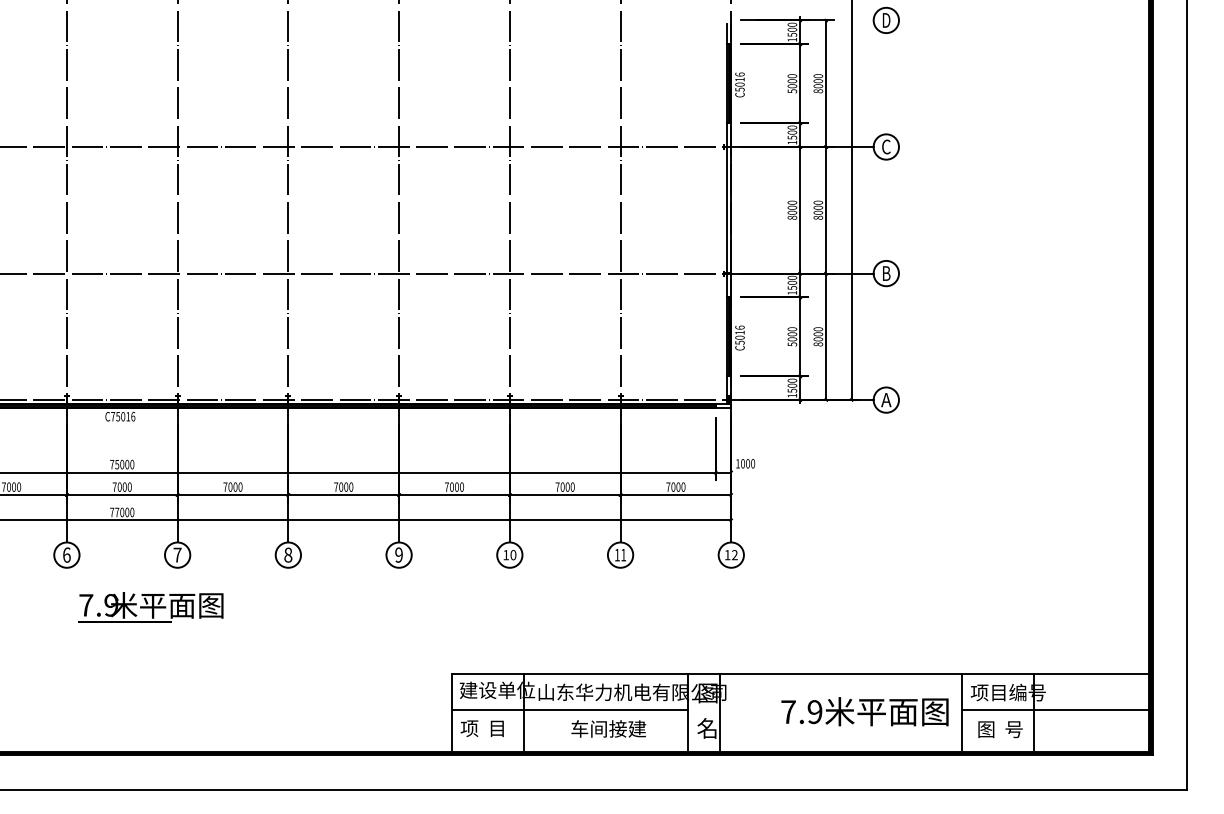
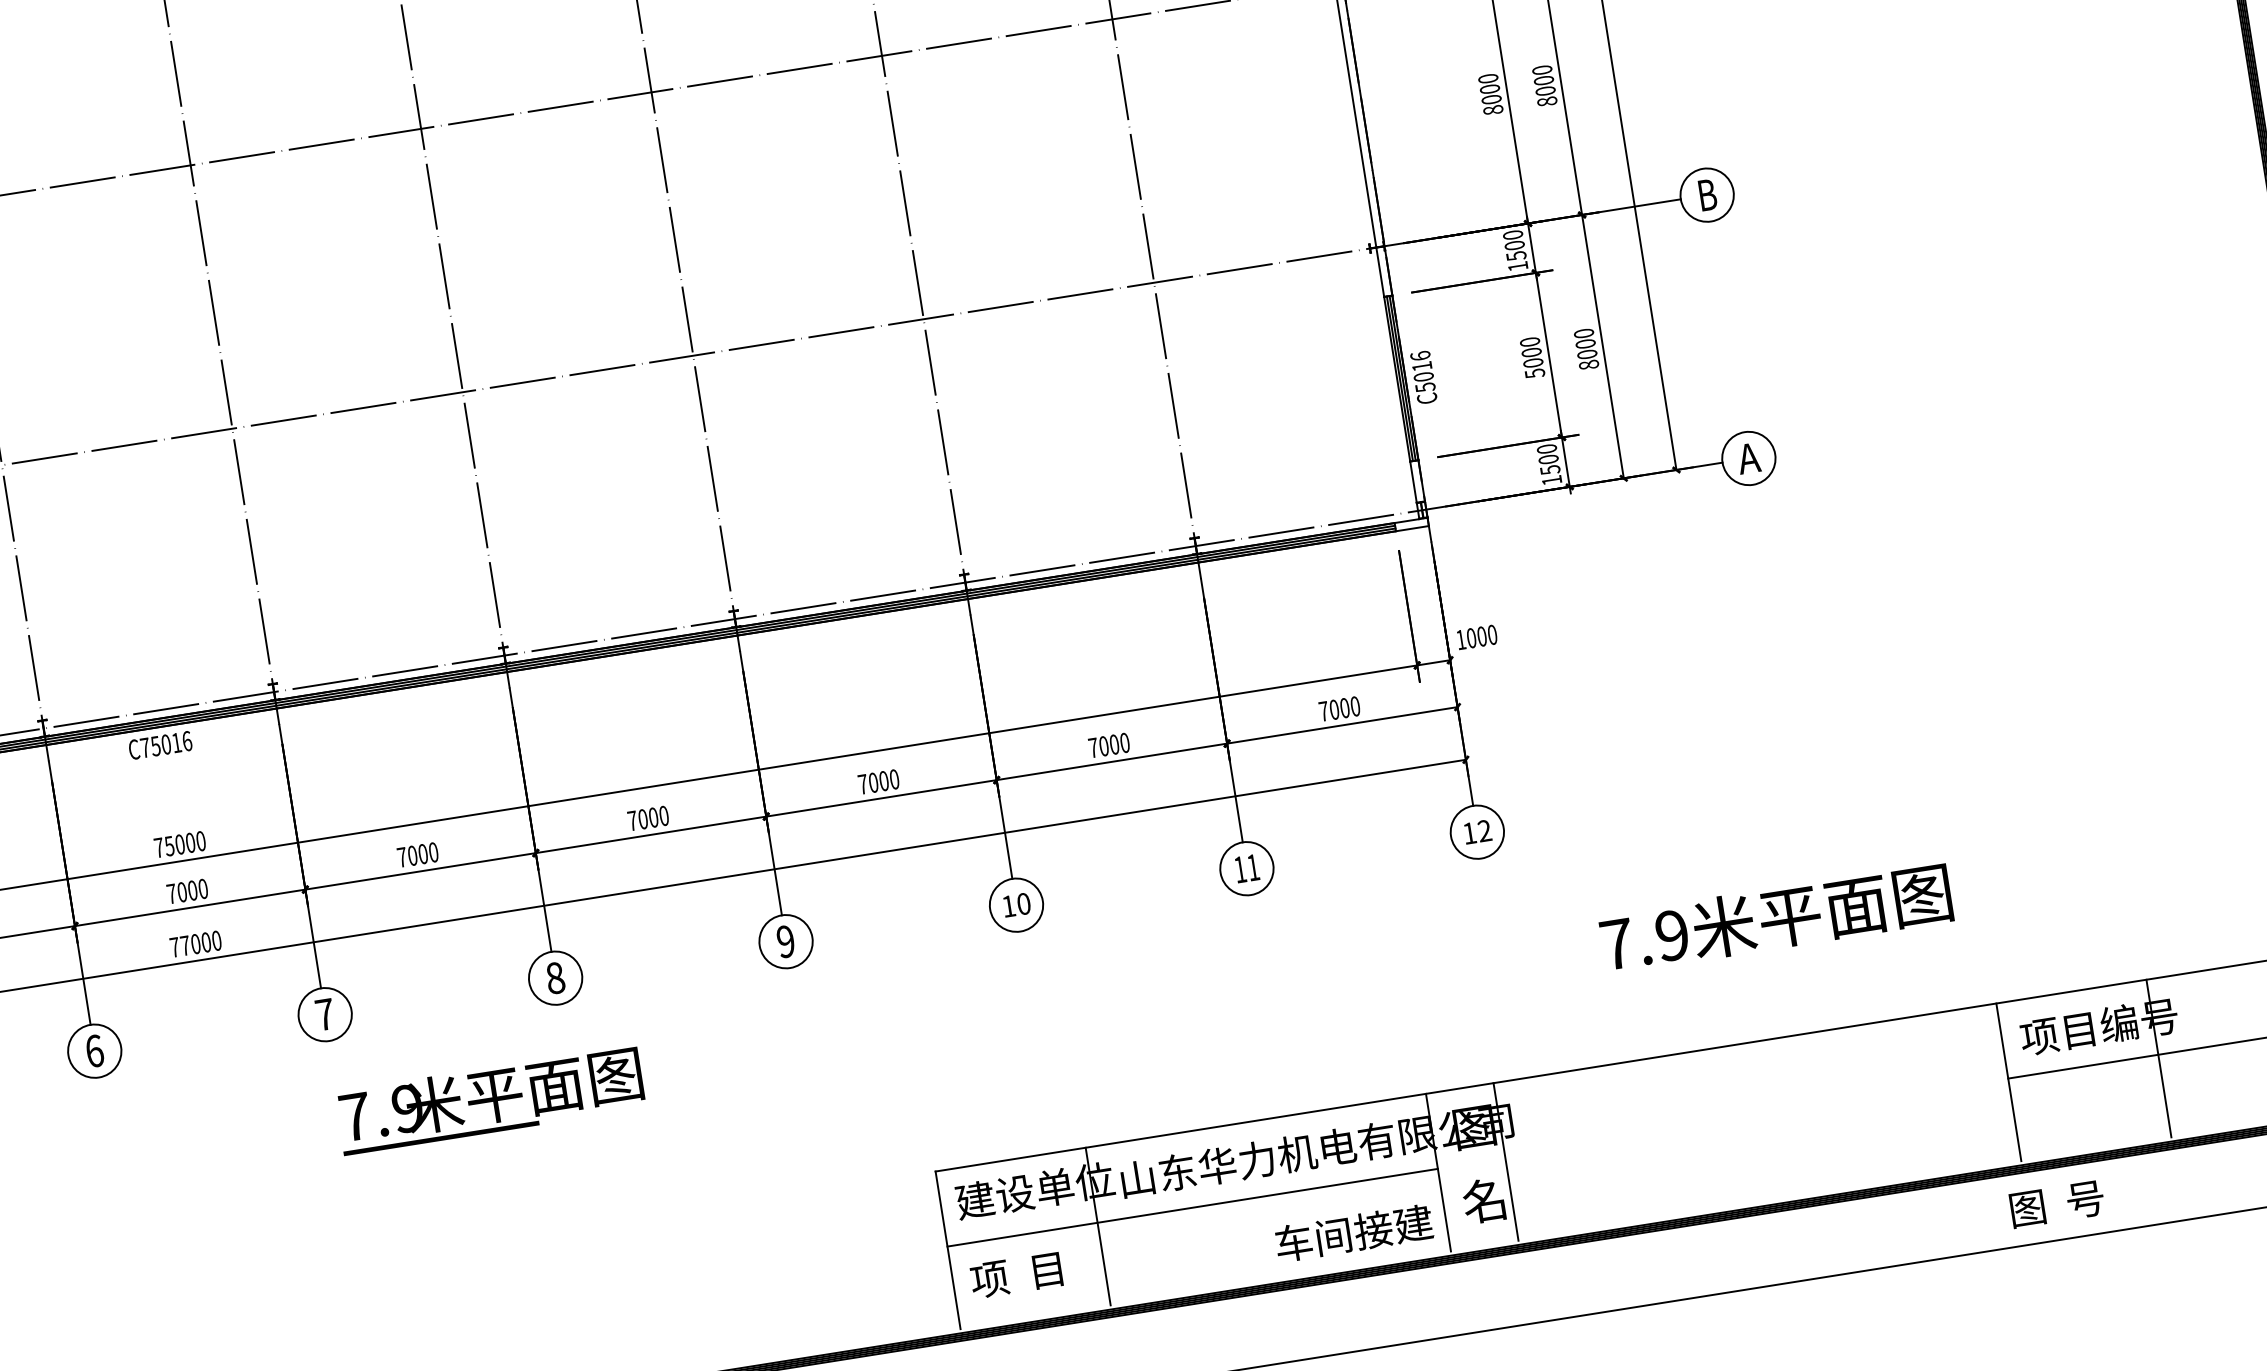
text: (150, 607) -> (489, 1100), moved
text: (864, 711) -> (1775, 918), moved
text: (608, 728) -> (1353, 1232), moved
text: (1000, 729) -> (2057, 1204), moved

